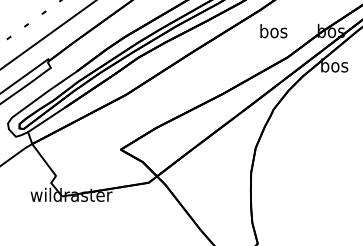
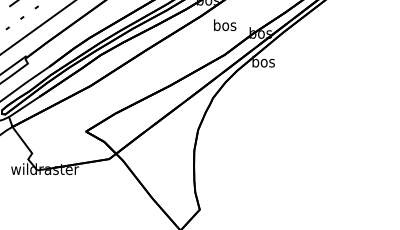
text: (274, 31) -> (225, 25), moved

